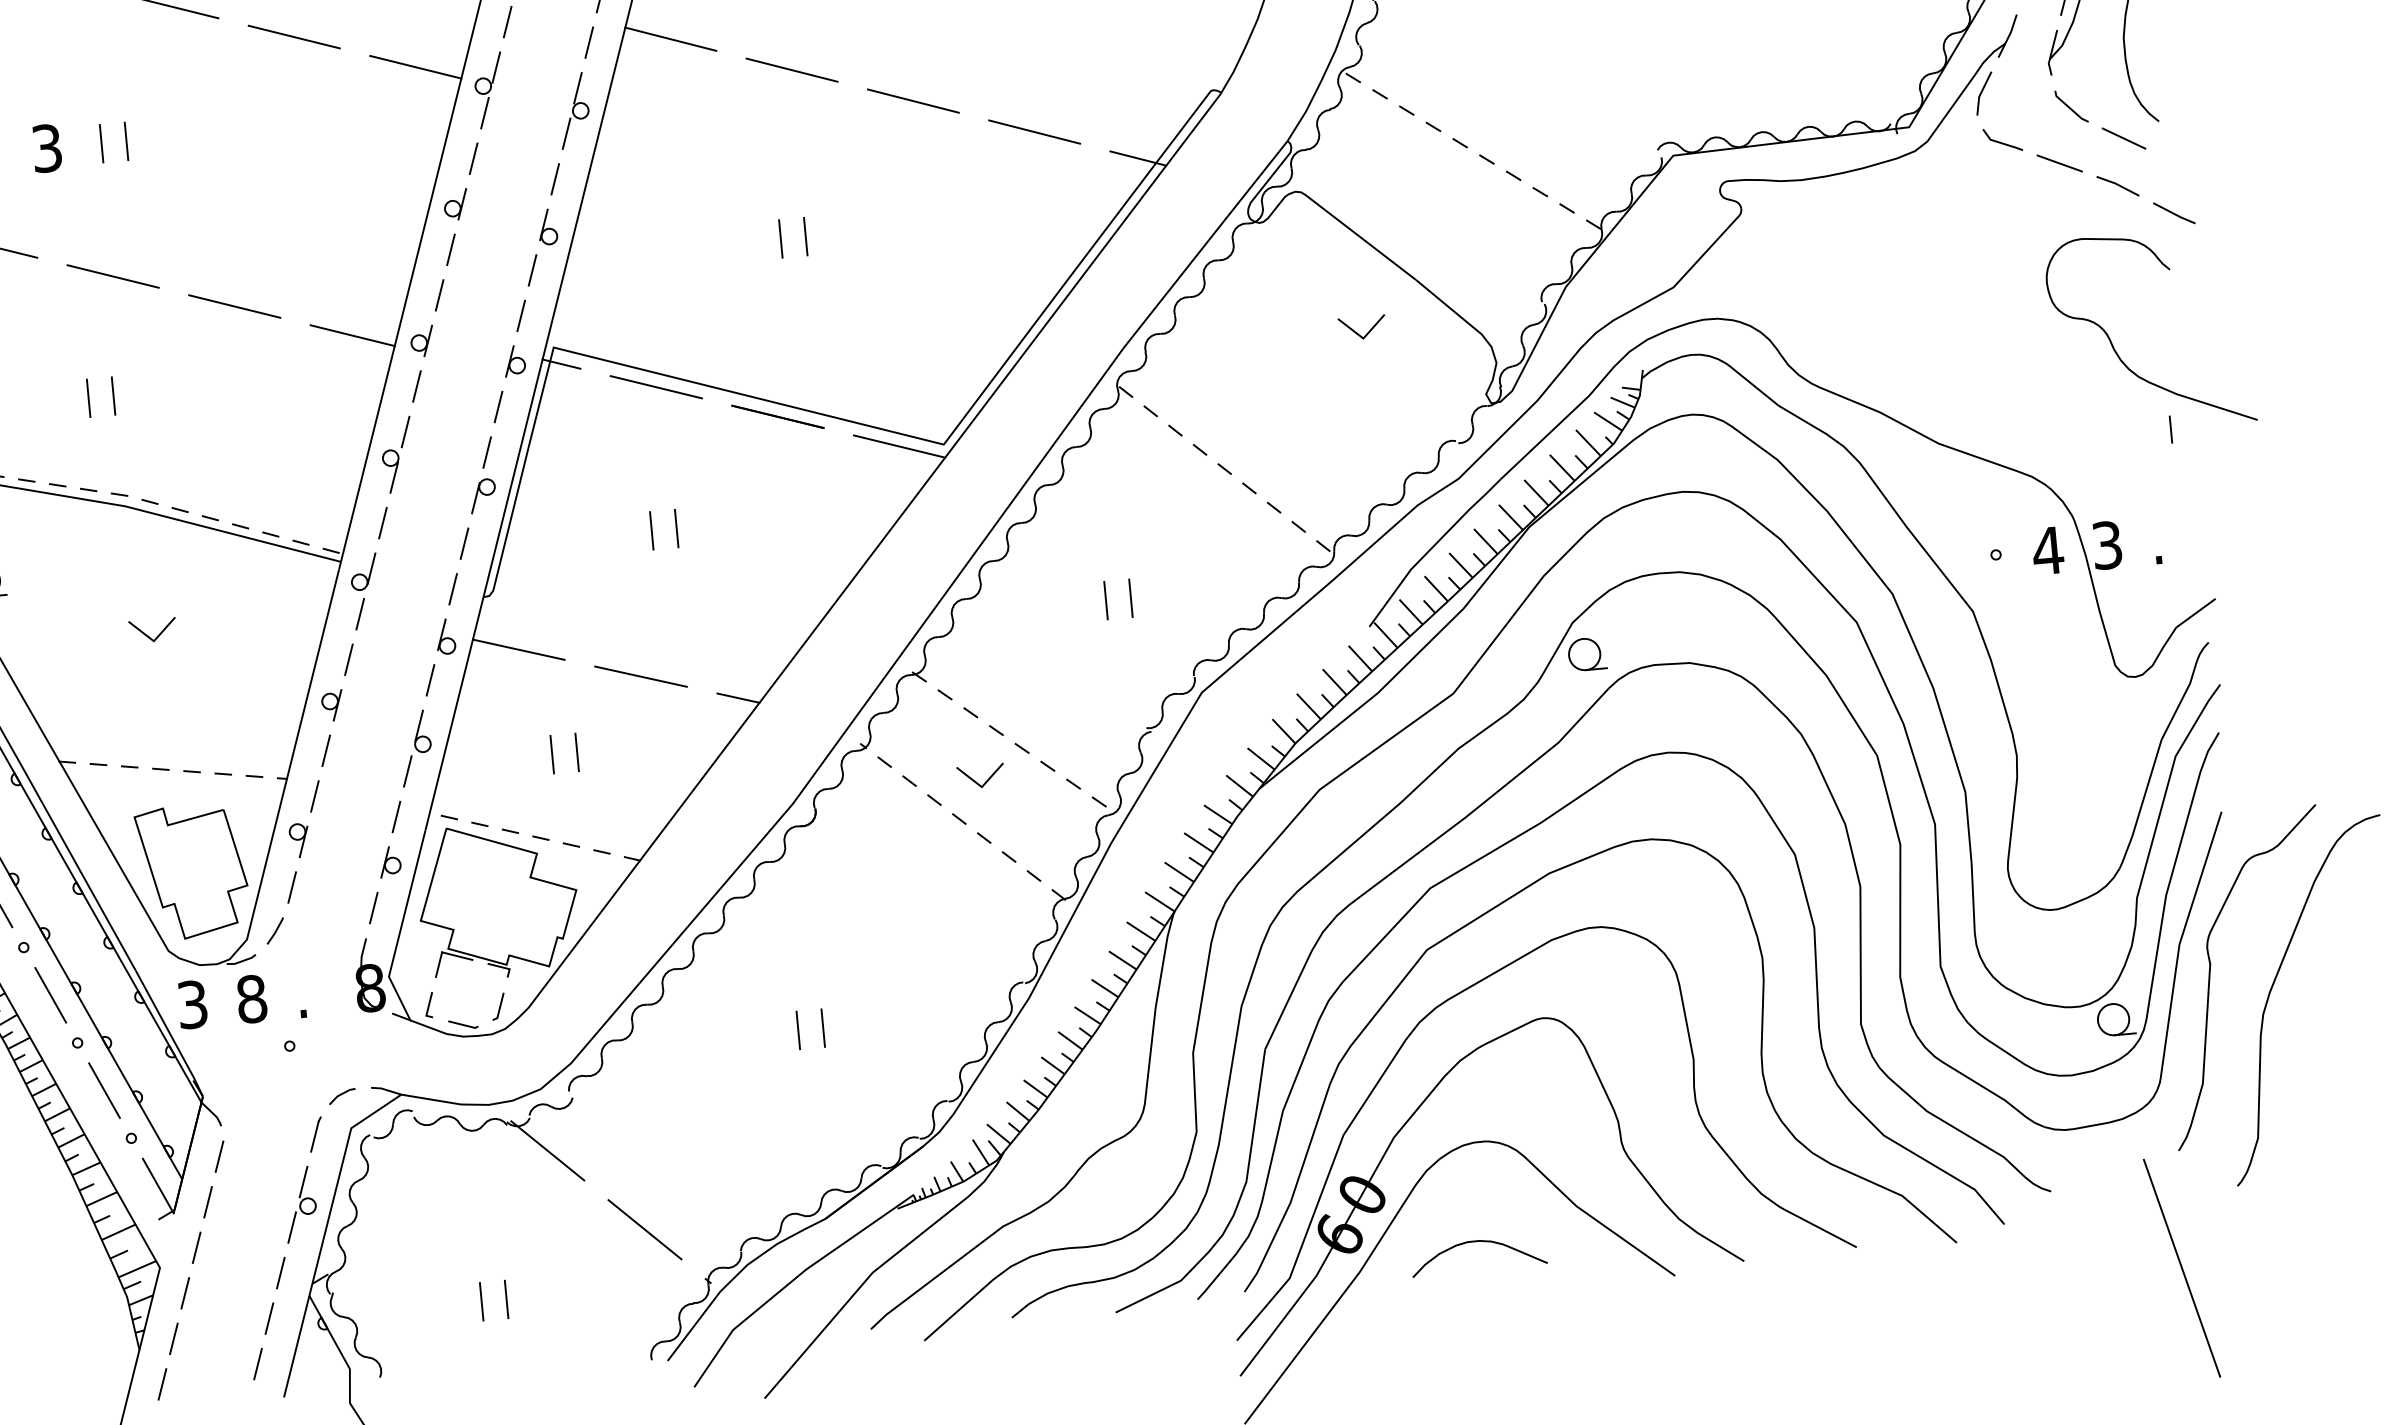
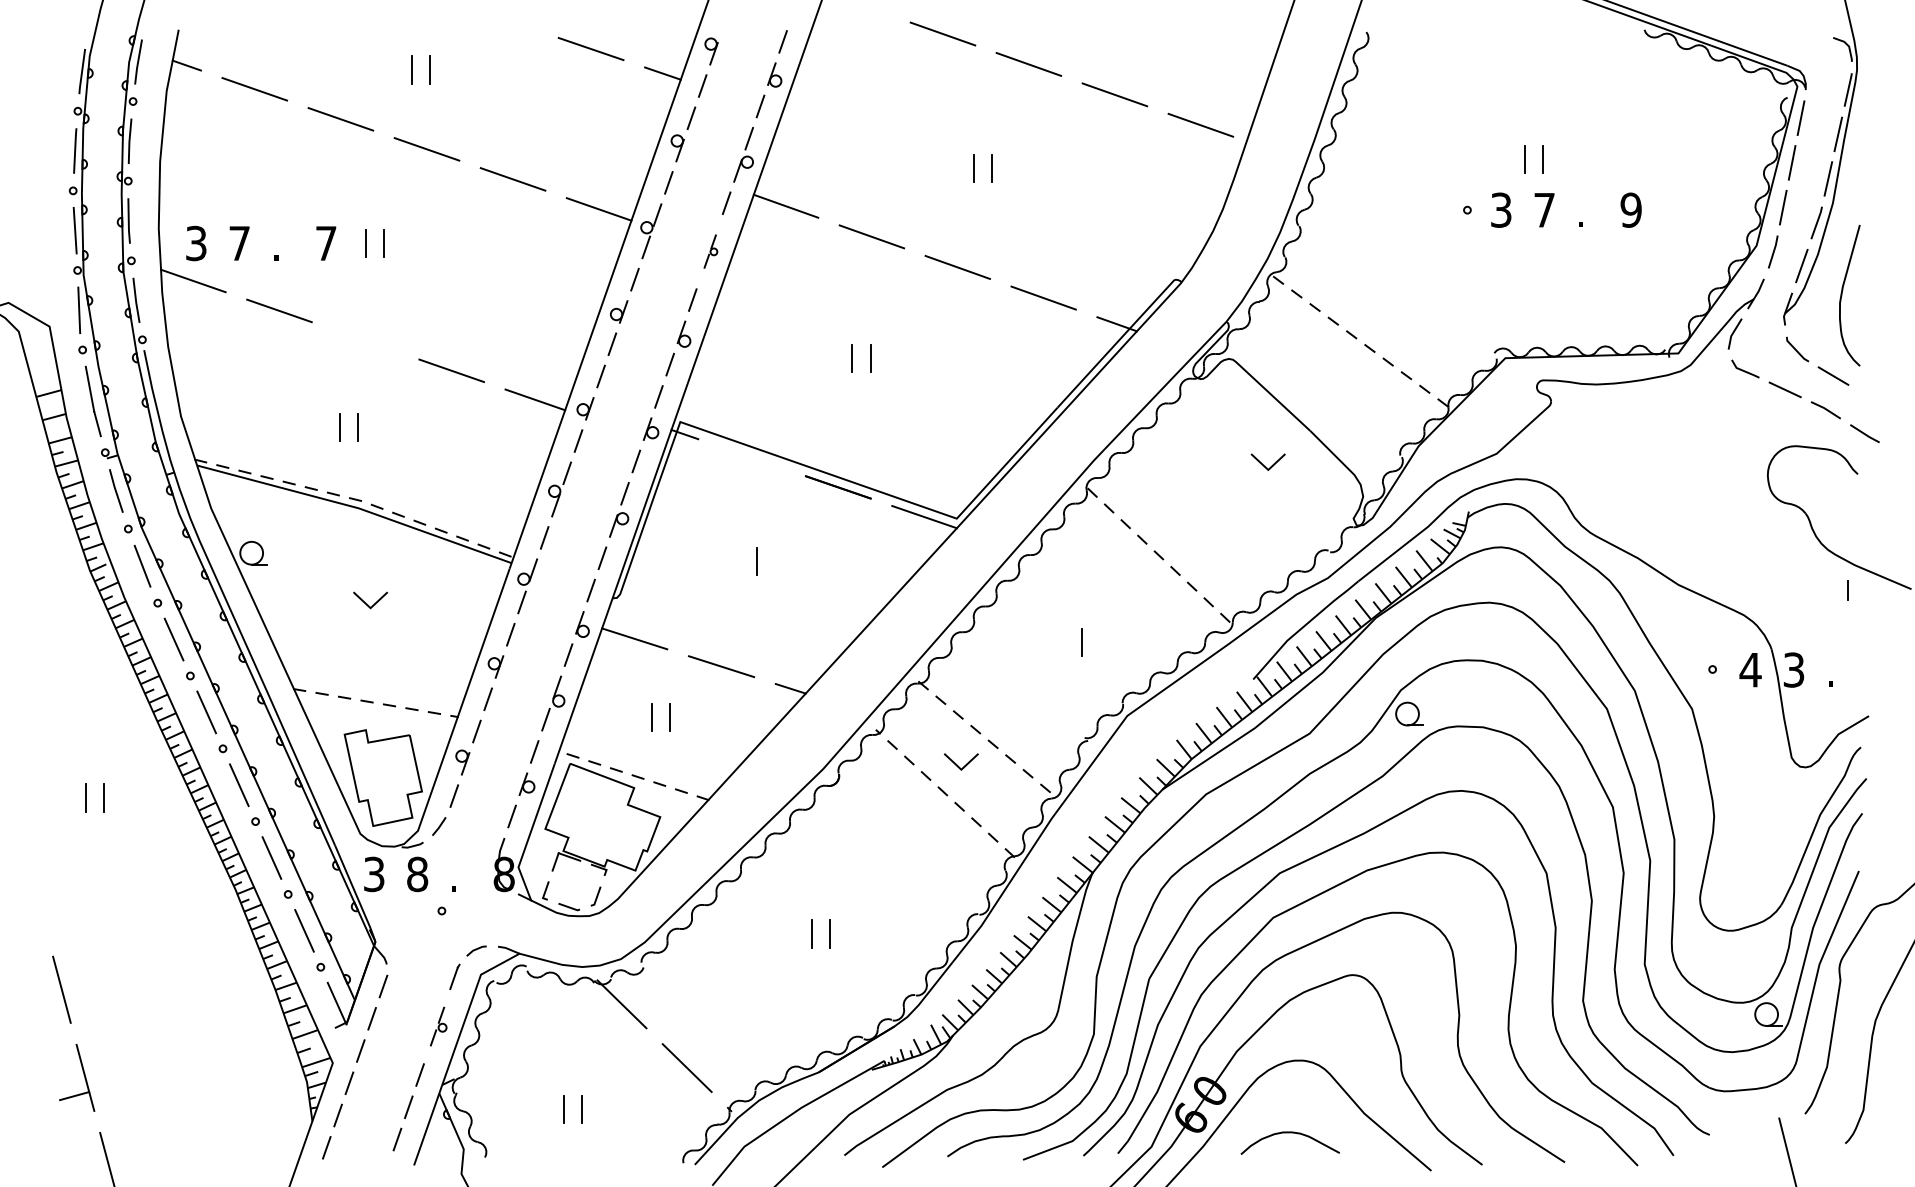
part: (573, 110) -> (710, 251), size x0.6
text: (47, 148) -> (326, 243), 3 -> 7
line: (113, 276) -> (365, 340), removed
line: (655, 387) -> (751, 457), removed
line: (652, 530) -> (739, 561), removed
line: (1105, 600) -> (1063, 642), removed
part: (299, 1204) -> (438, 1026), size x0.7

